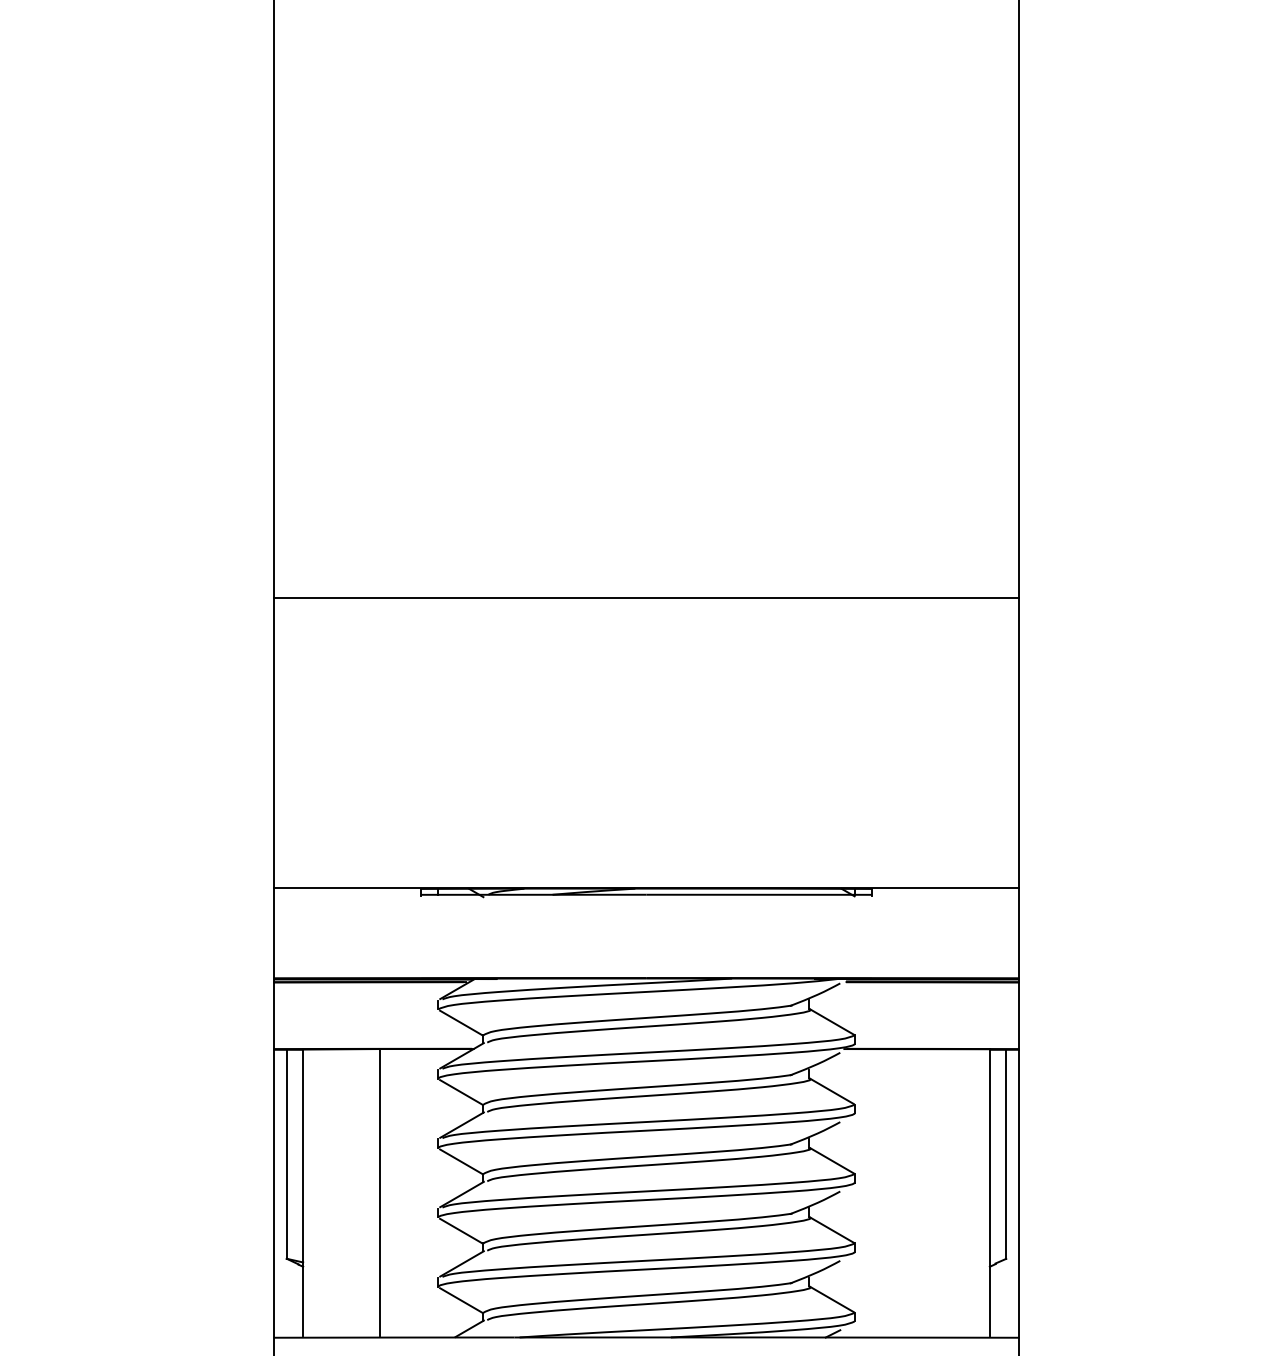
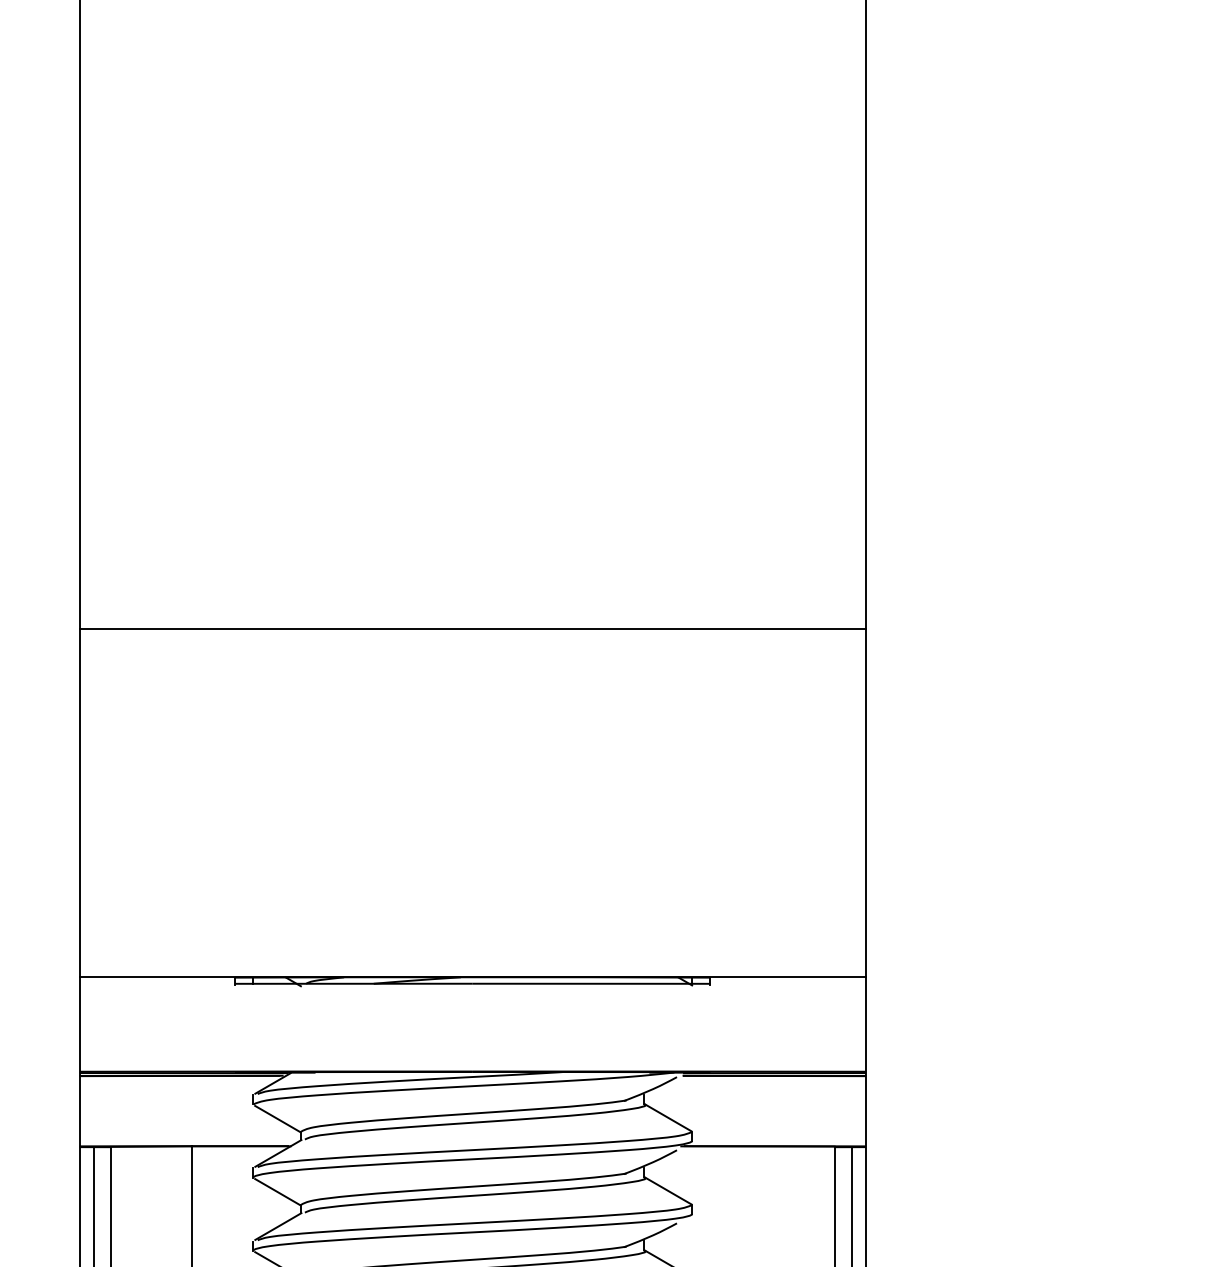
line: (646, 597) -> (472, 628), moved

